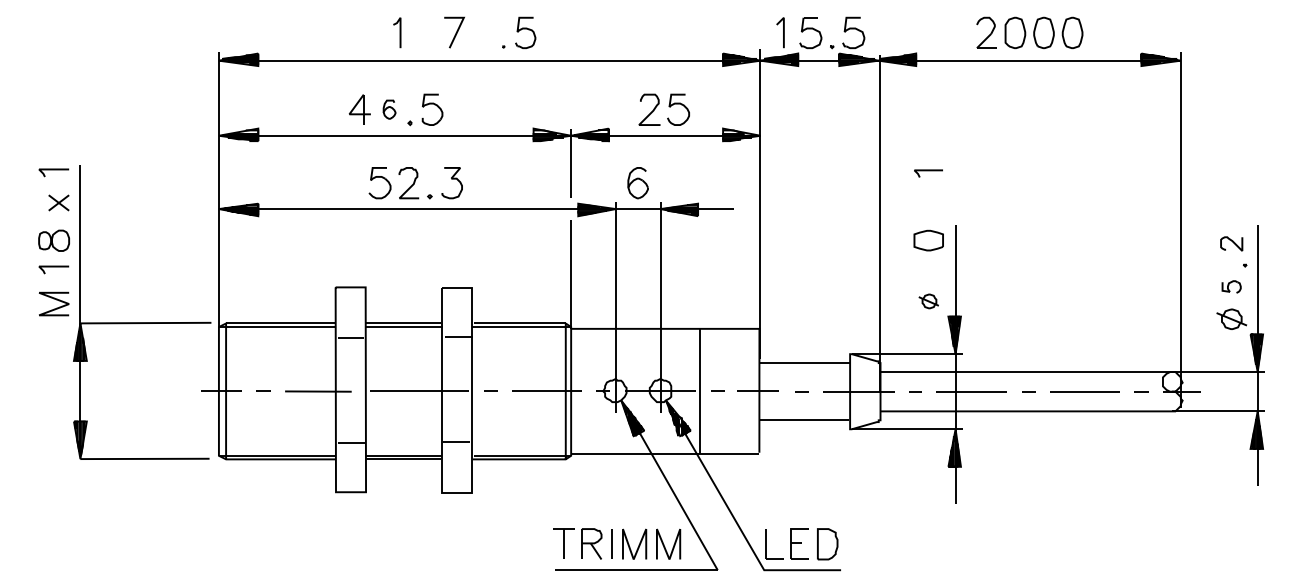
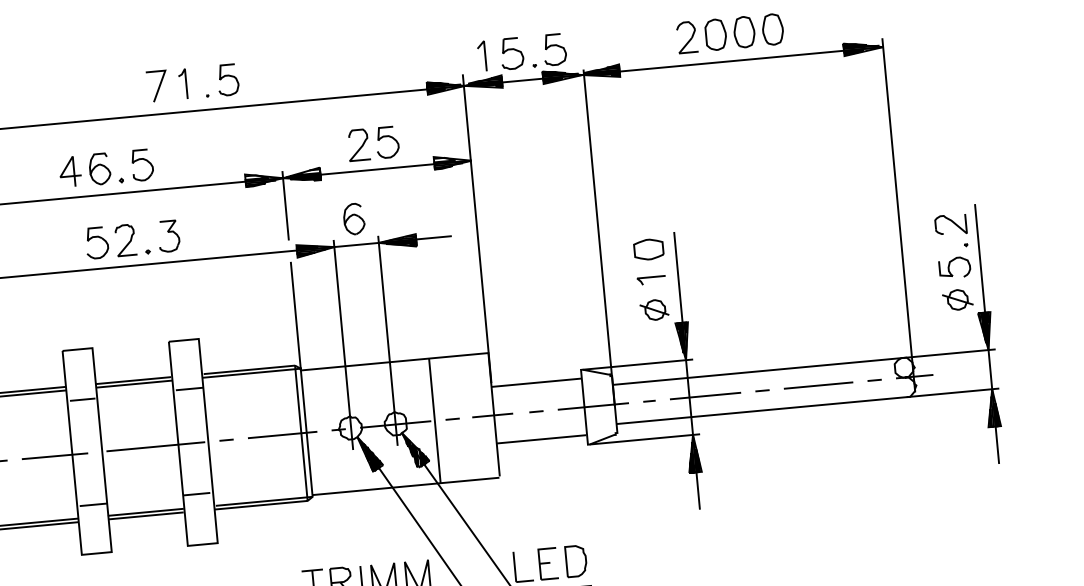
line: (399, 32) -> (185, 83), moved
part: (389, 109) -> (99, 168), size x1.67
line: (928, 171) -> (651, 278), moved
part: (1231, 243) -> (950, 224), size x1.43
part: (1231, 286) -> (954, 267), size x1.67
part: (928, 301) -> (654, 310), size x1.43

